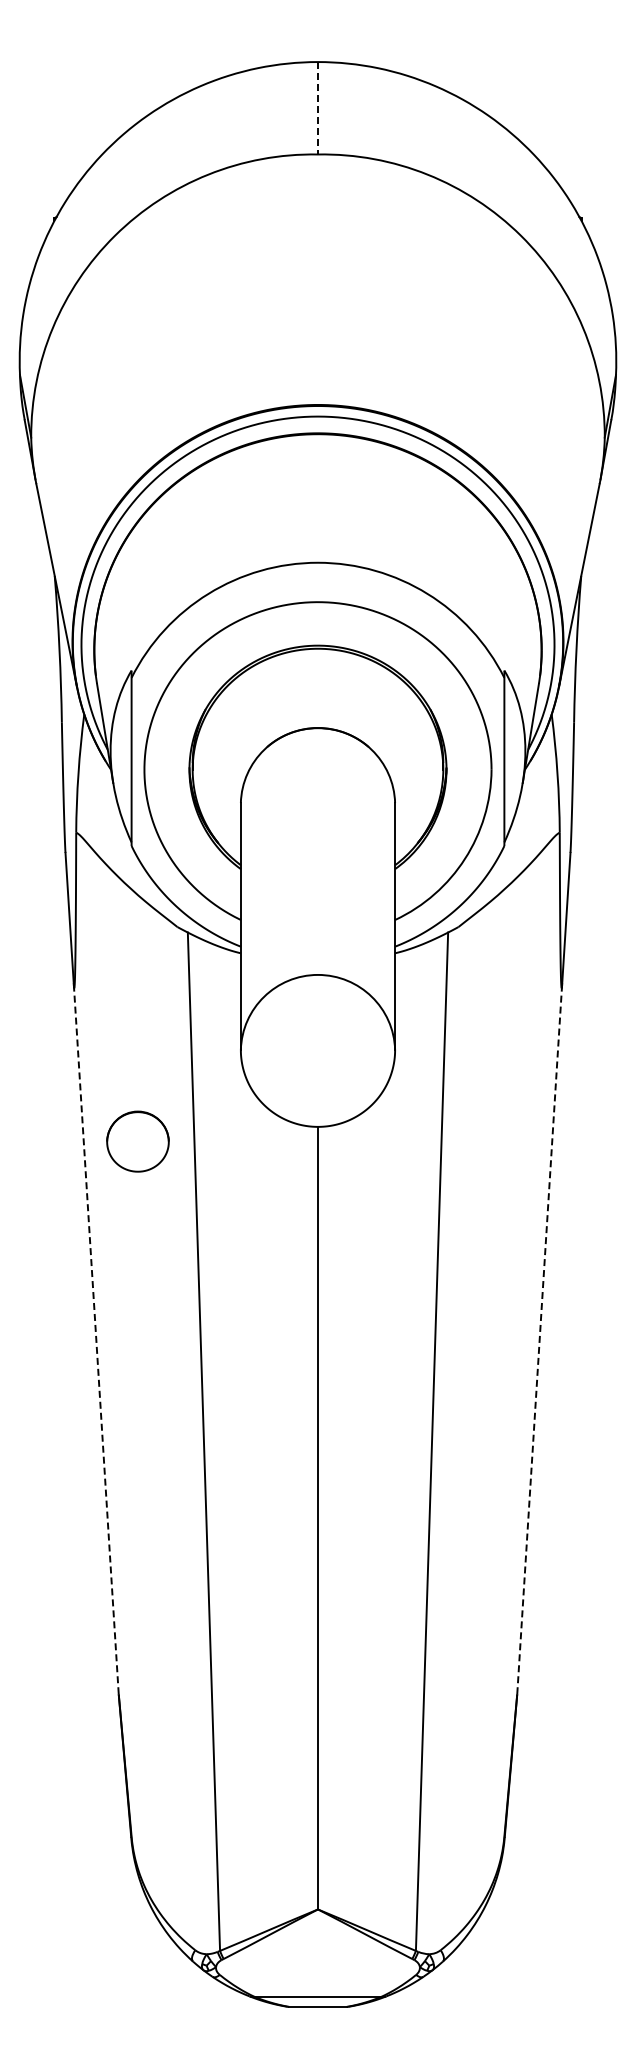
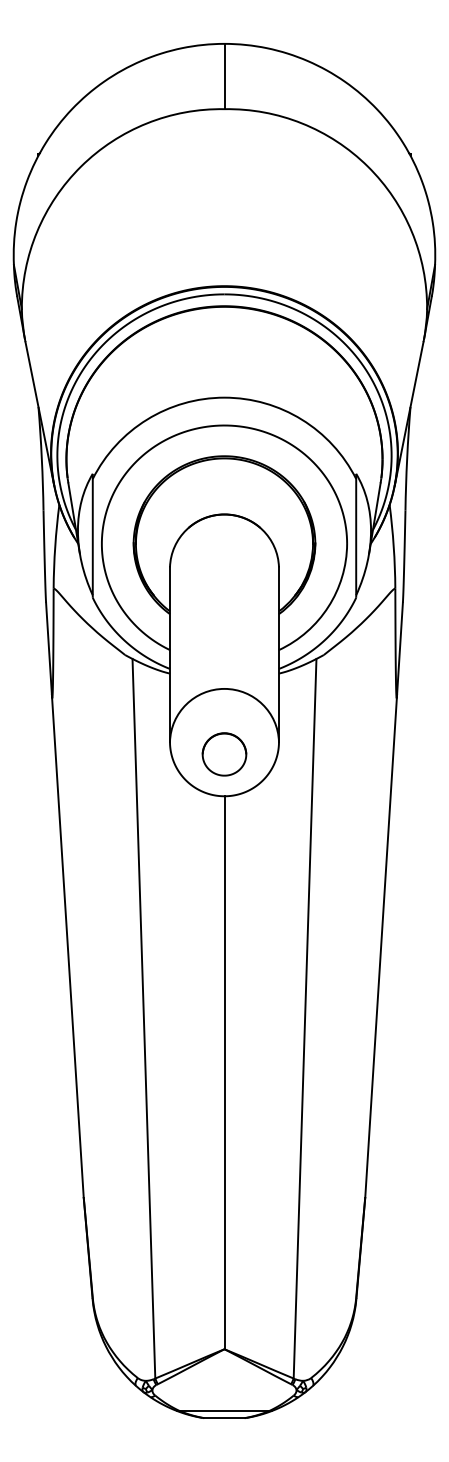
line: (317, 108) -> (224, 76), dashed -> solid
part: (137, 1141) -> (224, 754), moved
line: (96, 1338) -> (67, 945), dashed -> solid
line: (539, 1338) -> (381, 945), dashed -> solid

